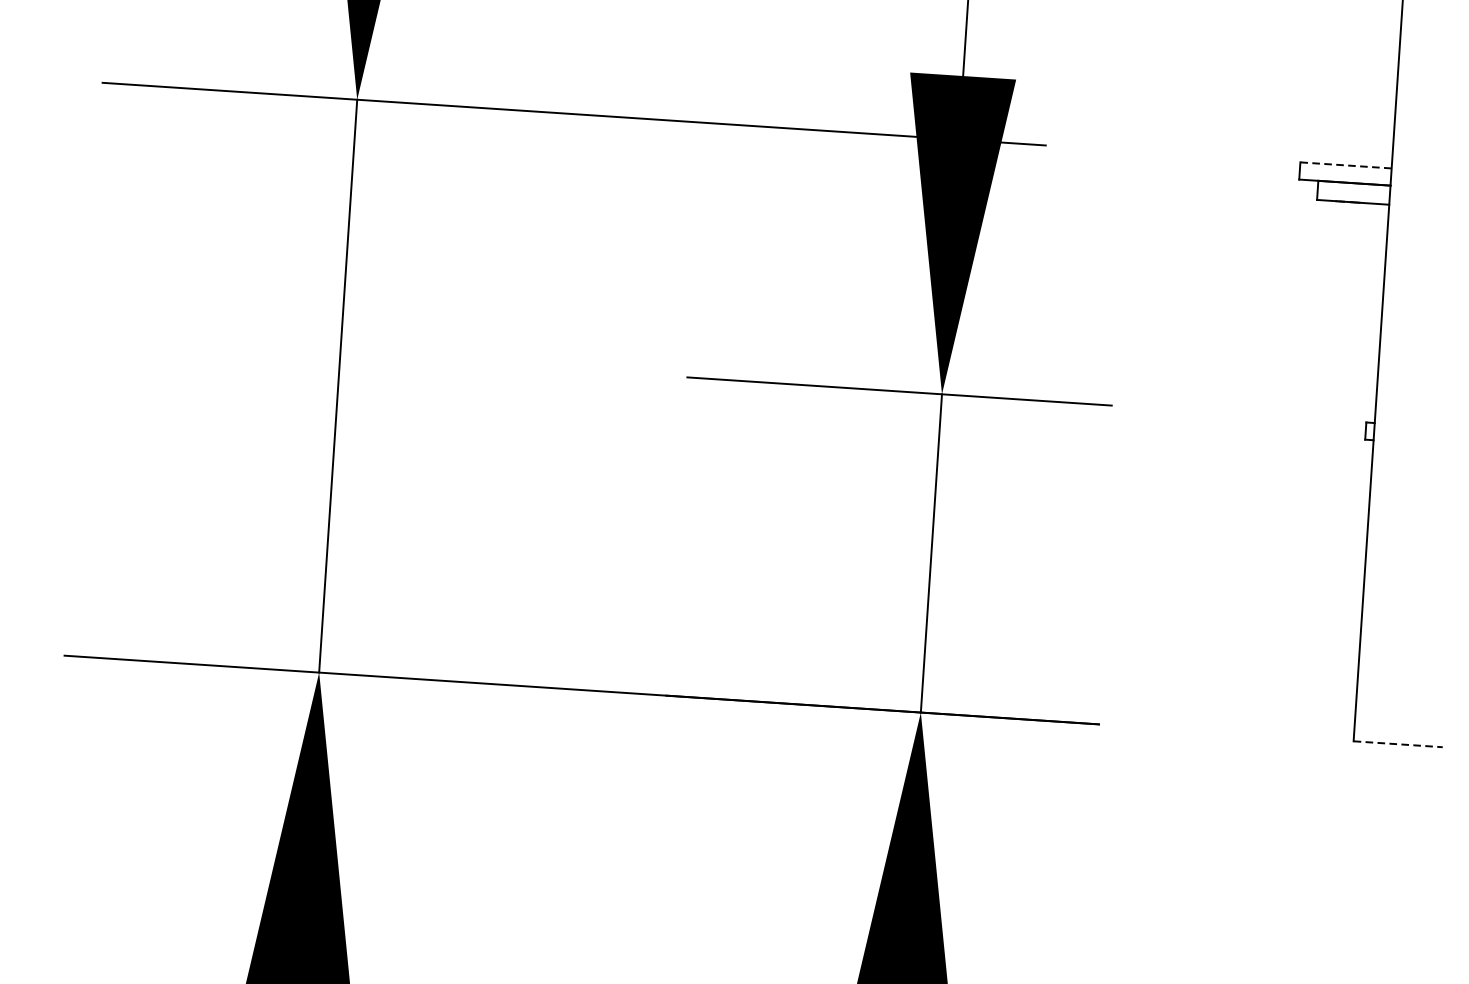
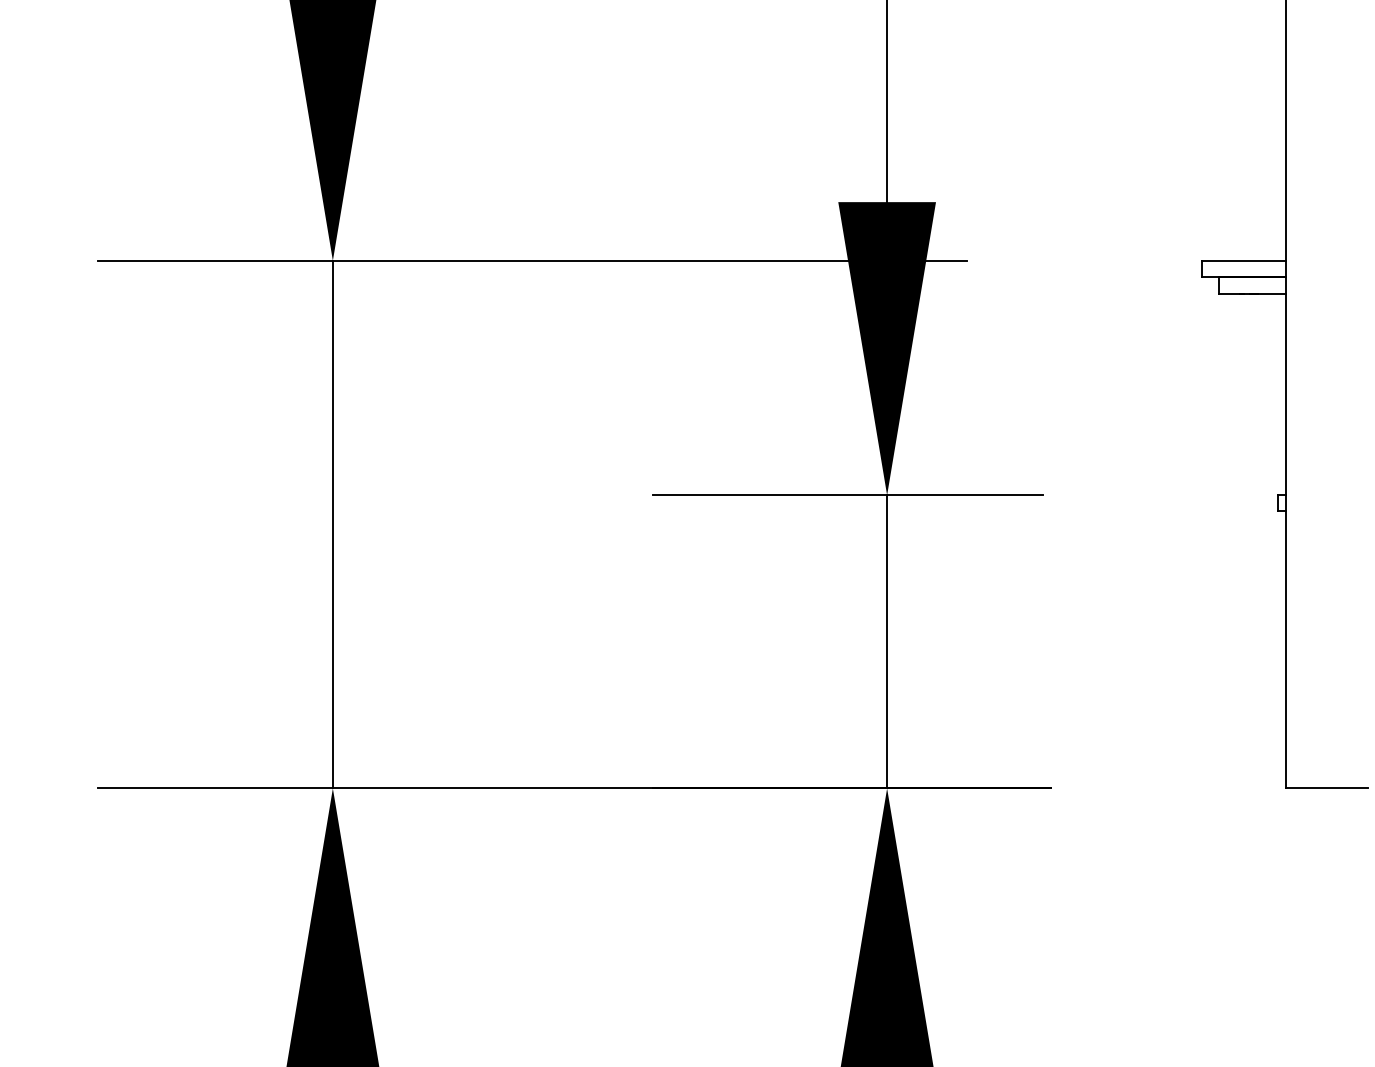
line: (1346, 165) -> (1244, 260), dashed -> solid
line: (1398, 744) -> (1327, 788), dashed -> solid

